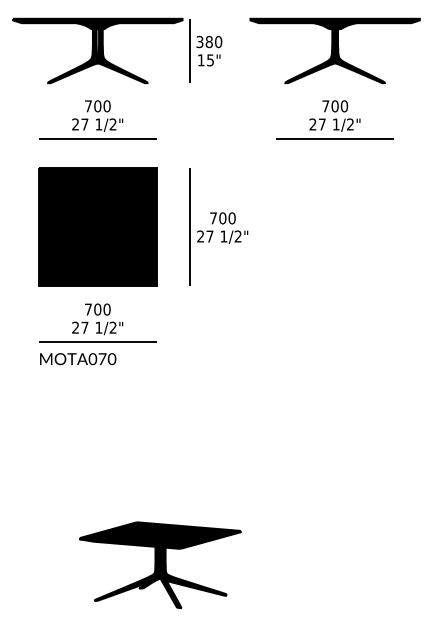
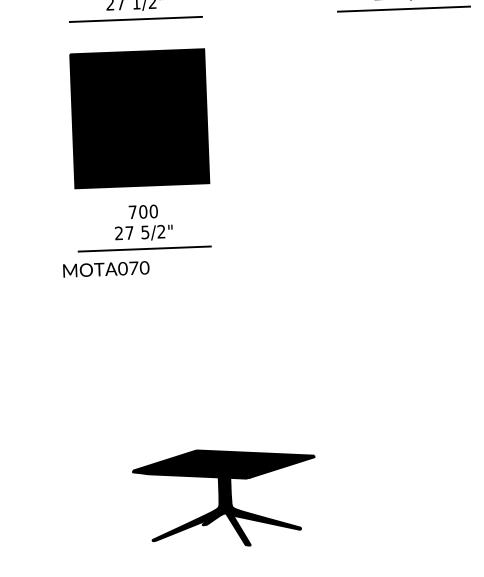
part: (218, 226) -> (276, 112), removed
text: (98, 327) -> (144, 232), 1/2" -> 5/2"
text: (78, 359) -> (106, 269), moved

